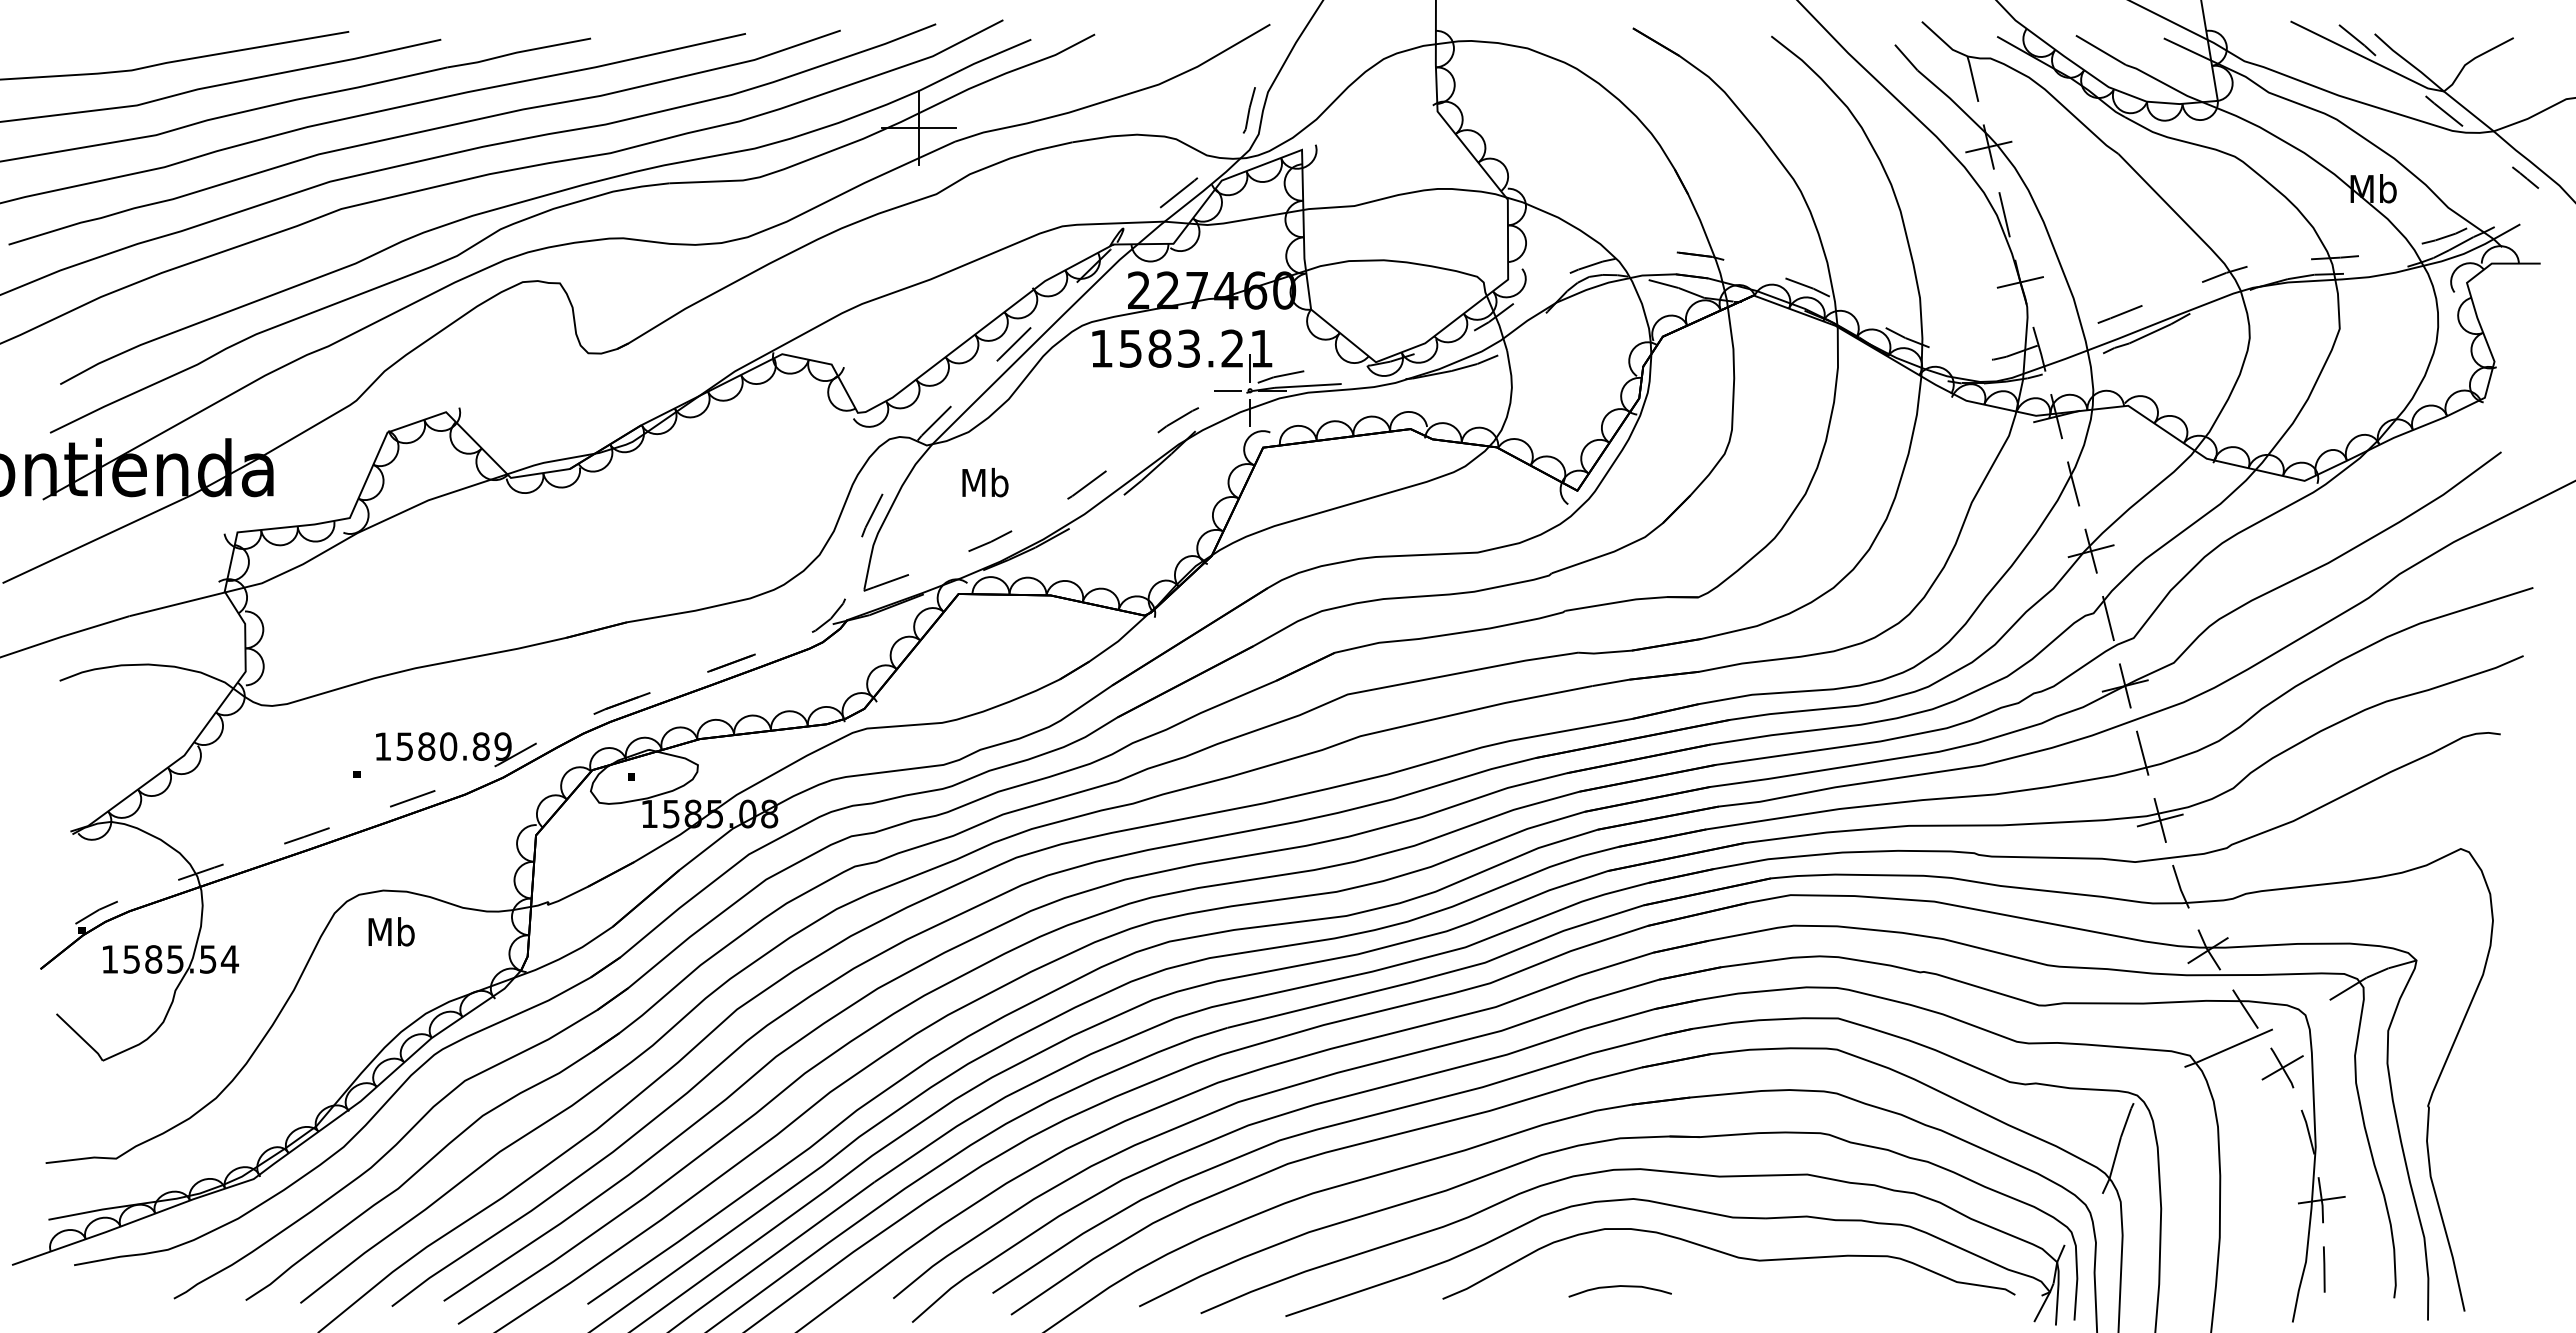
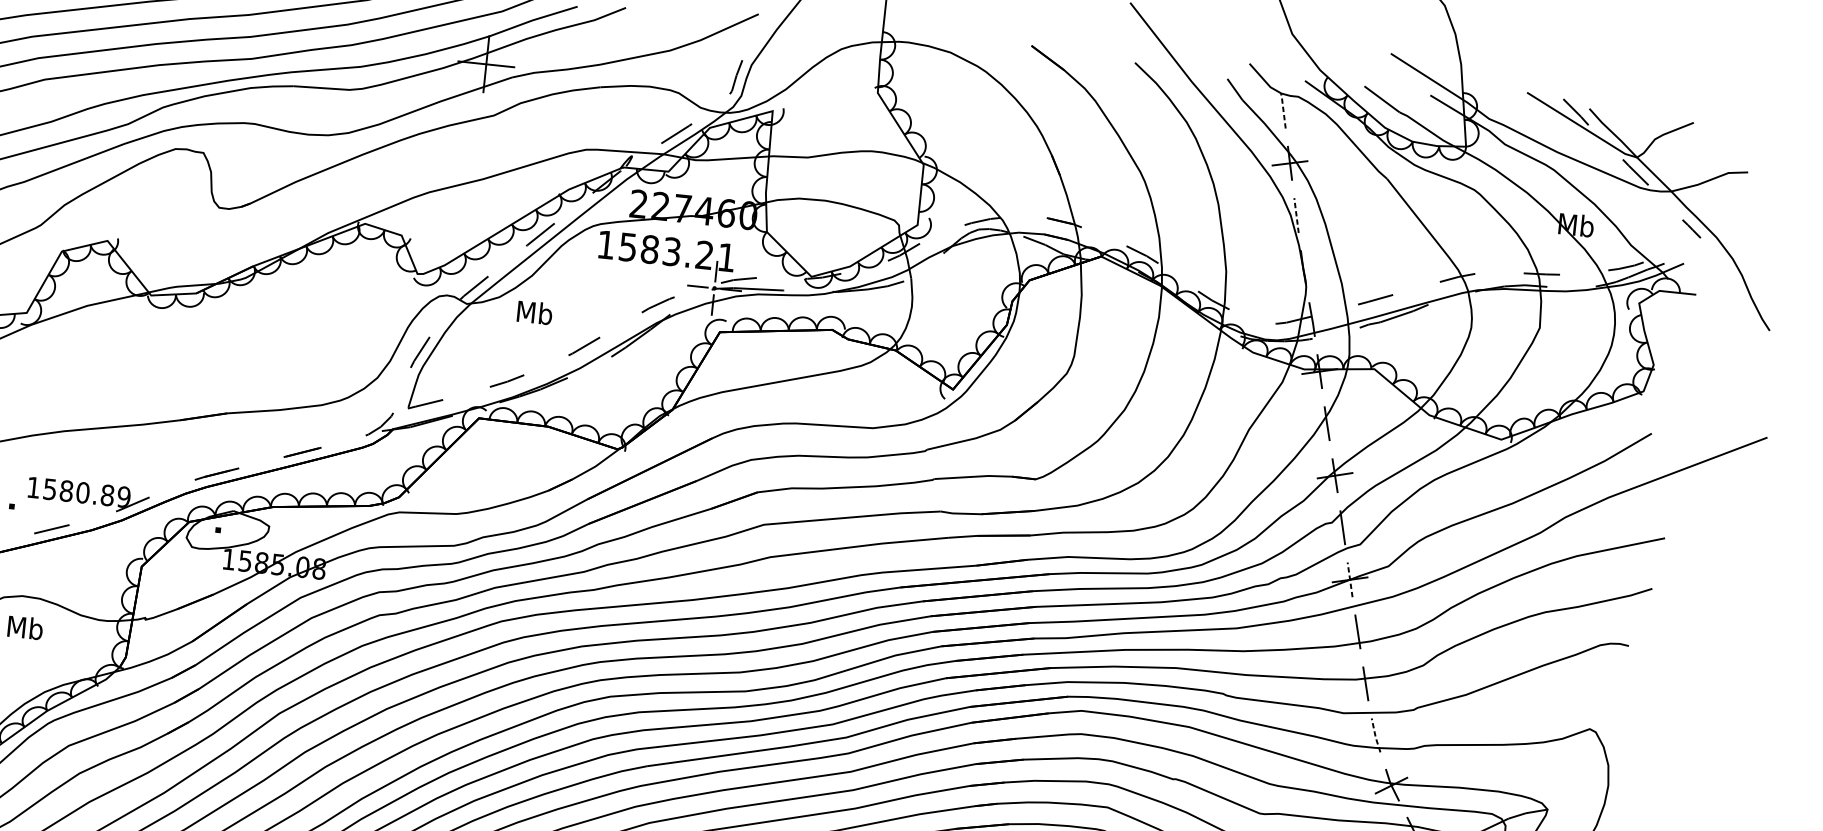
line: (1972, 78) -> (1283, 110), solid -> dashed
line: (2004, 213) -> (1296, 214), solid -> dashed
line: (2019, 282) -> (1302, 267), removed
text: (985, 482) -> (534, 312), moved
line: (2125, 685) -> (1350, 579), solid -> dashed
line: (2159, 820) -> (1365, 683), removed
line: (2180, 887) -> (1375, 735), solid -> dashed

